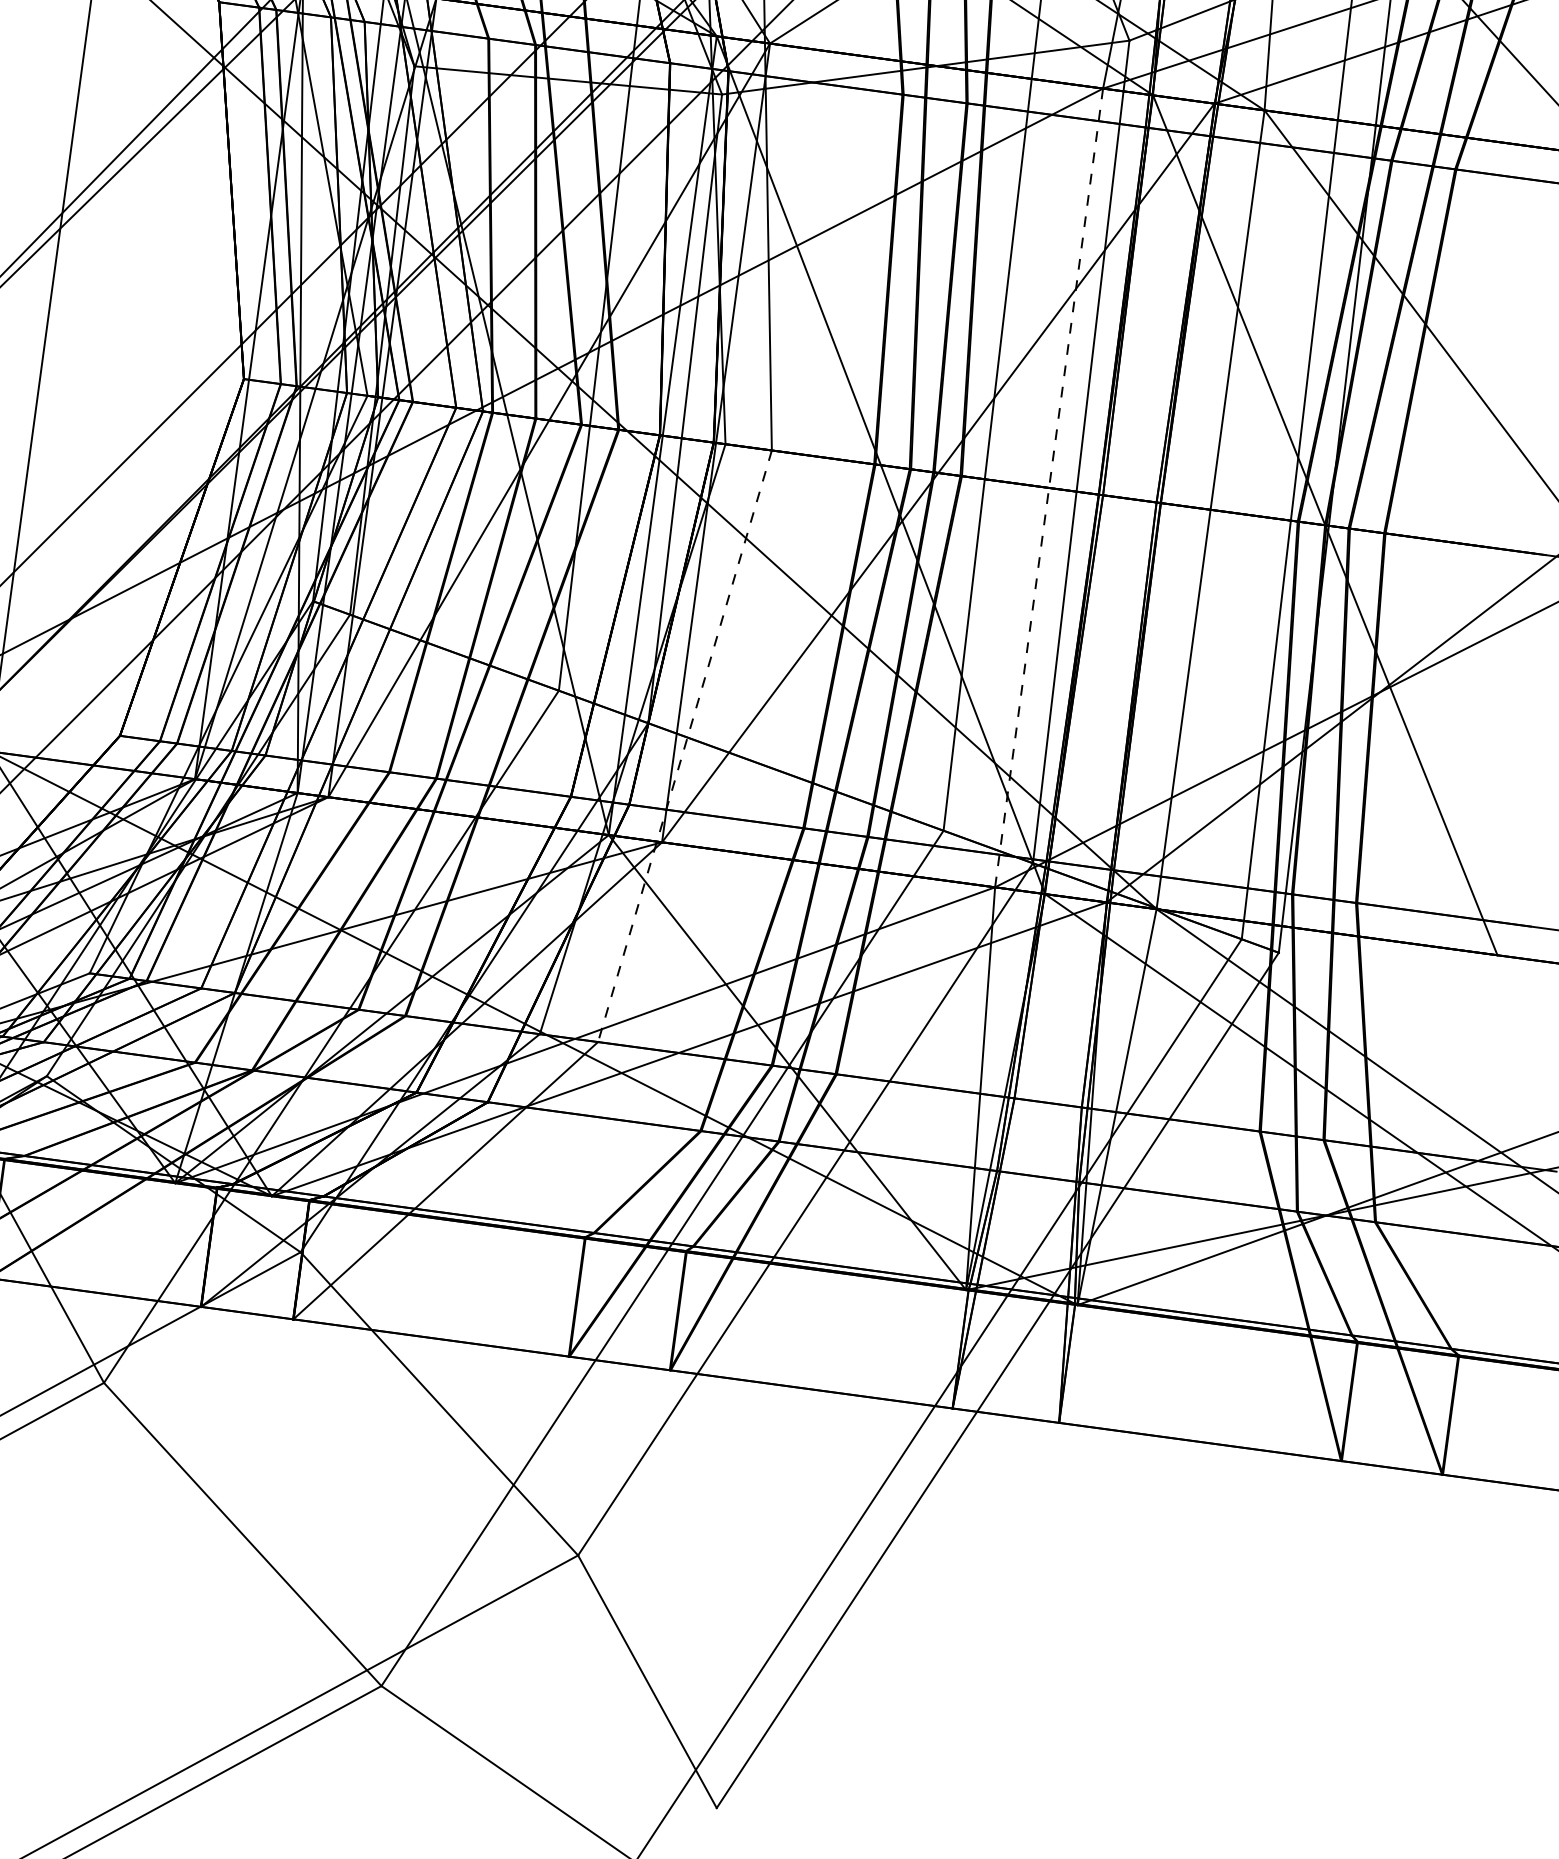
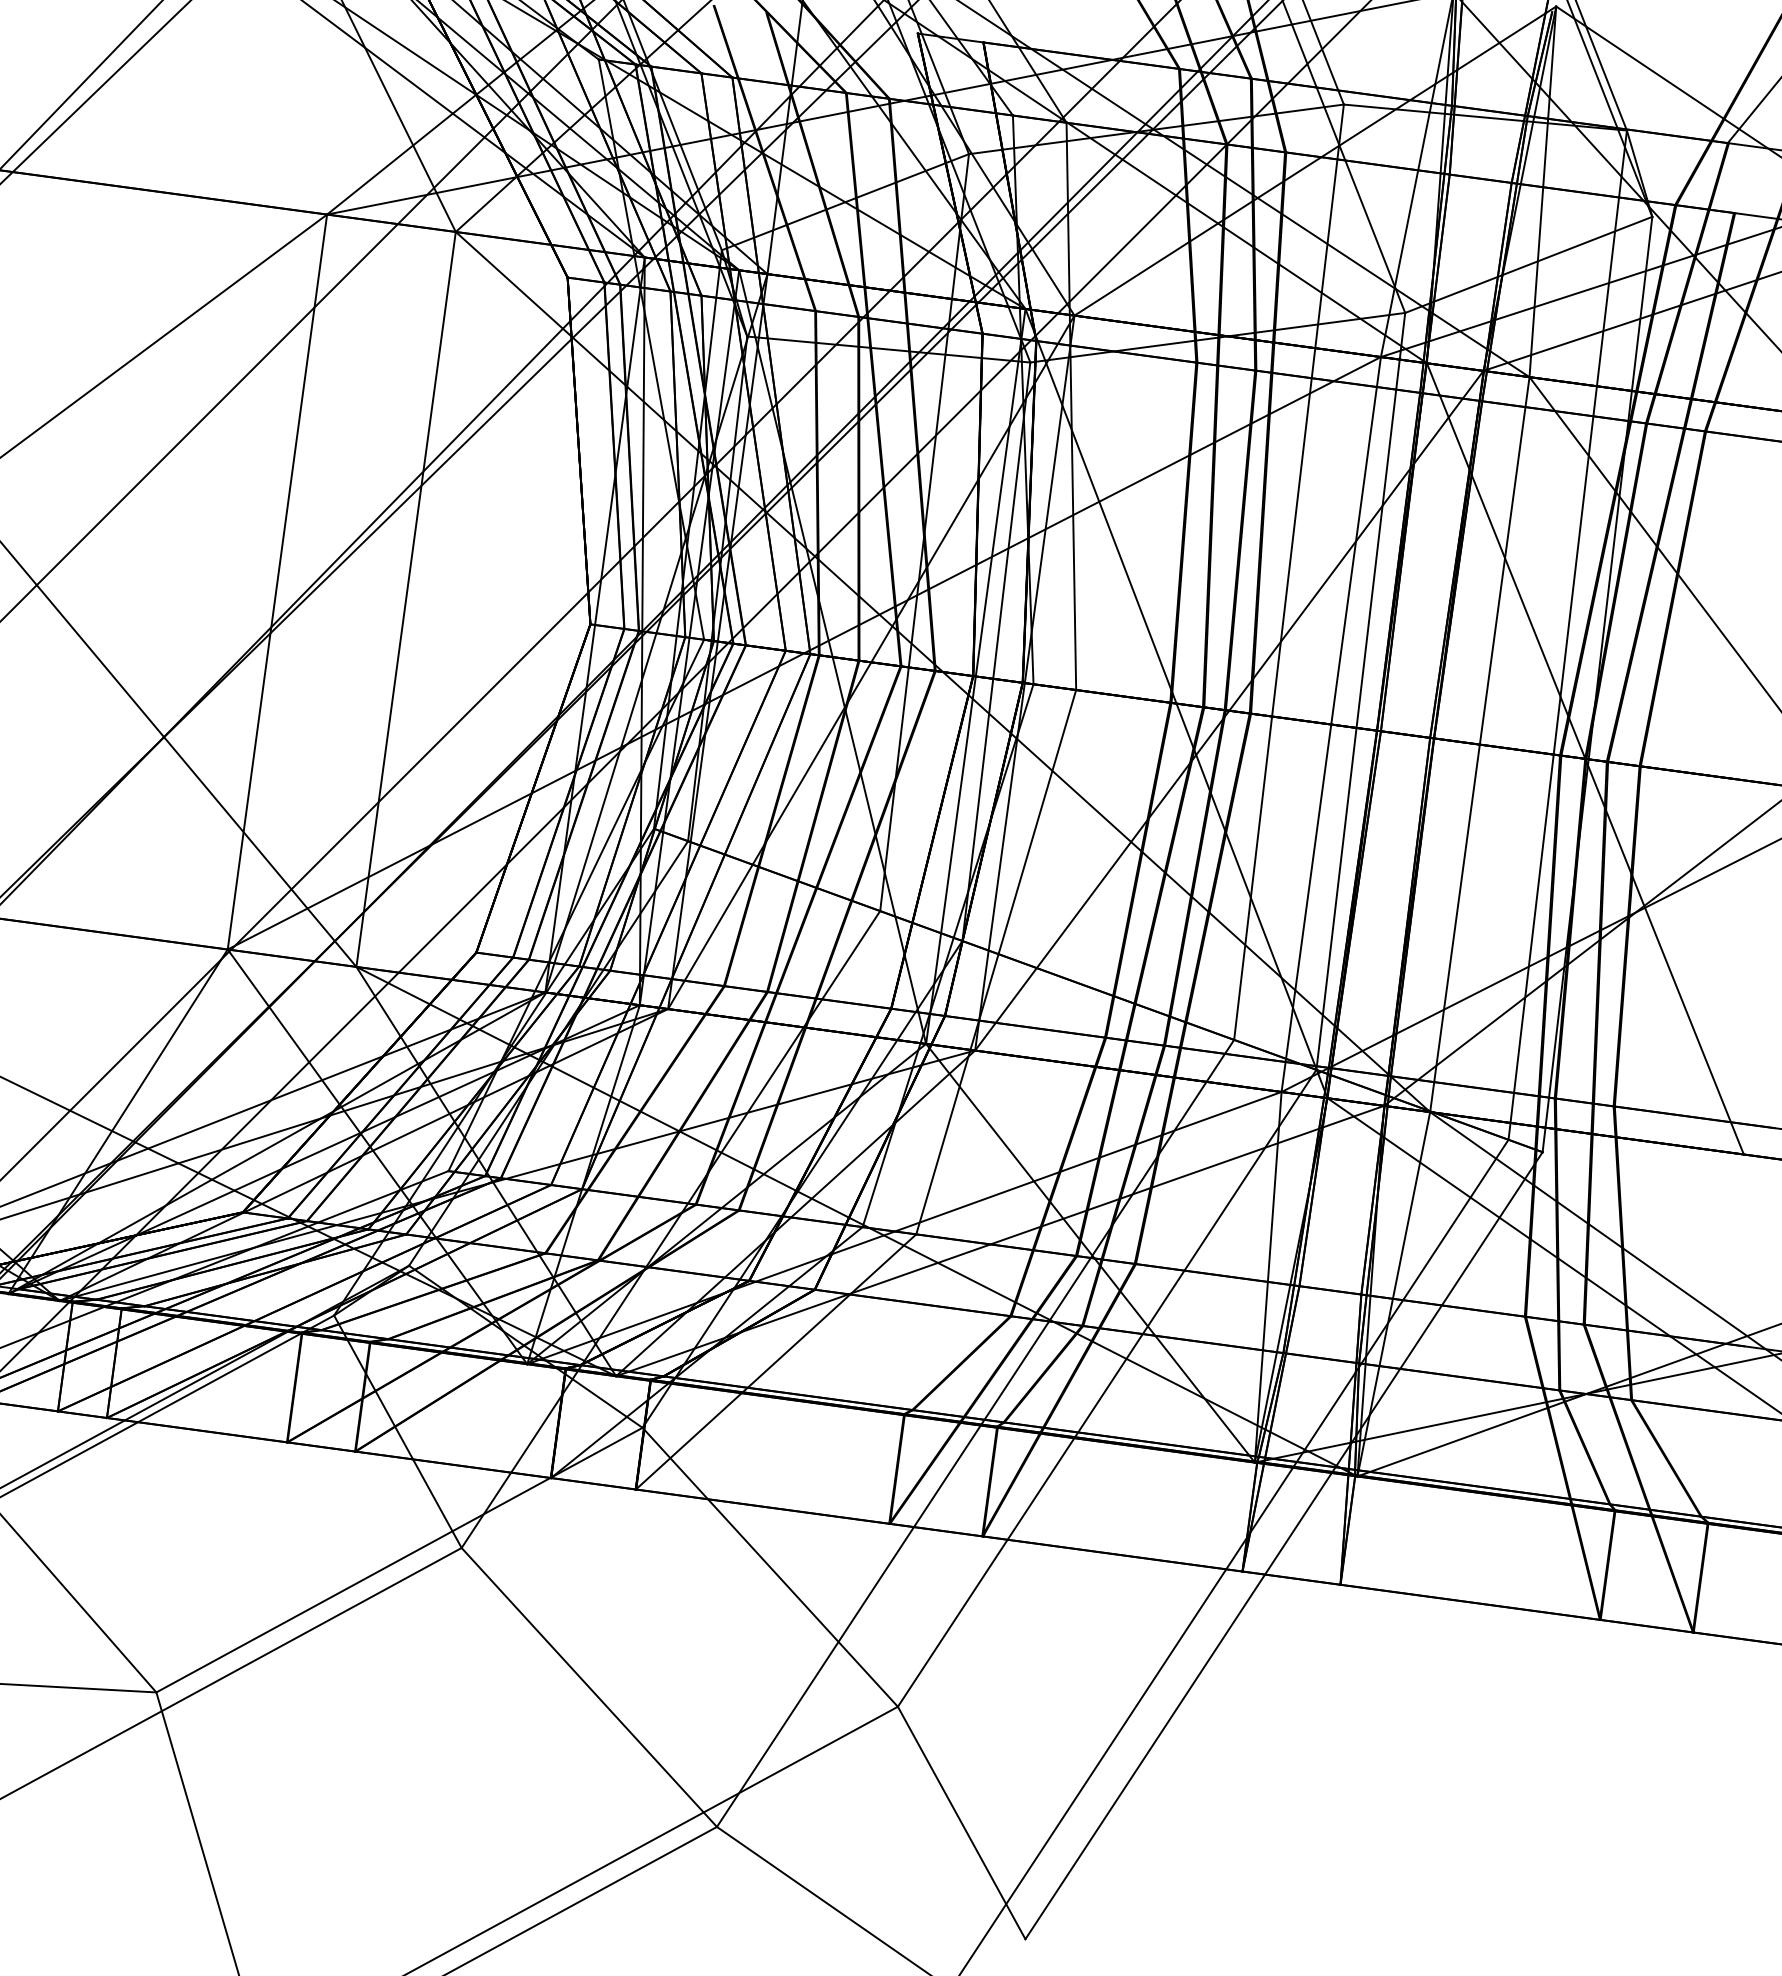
line: (1049, 487) -> (1331, 724), dashed -> solid
line: (685, 746) -> (996, 962), dashed -> solid

